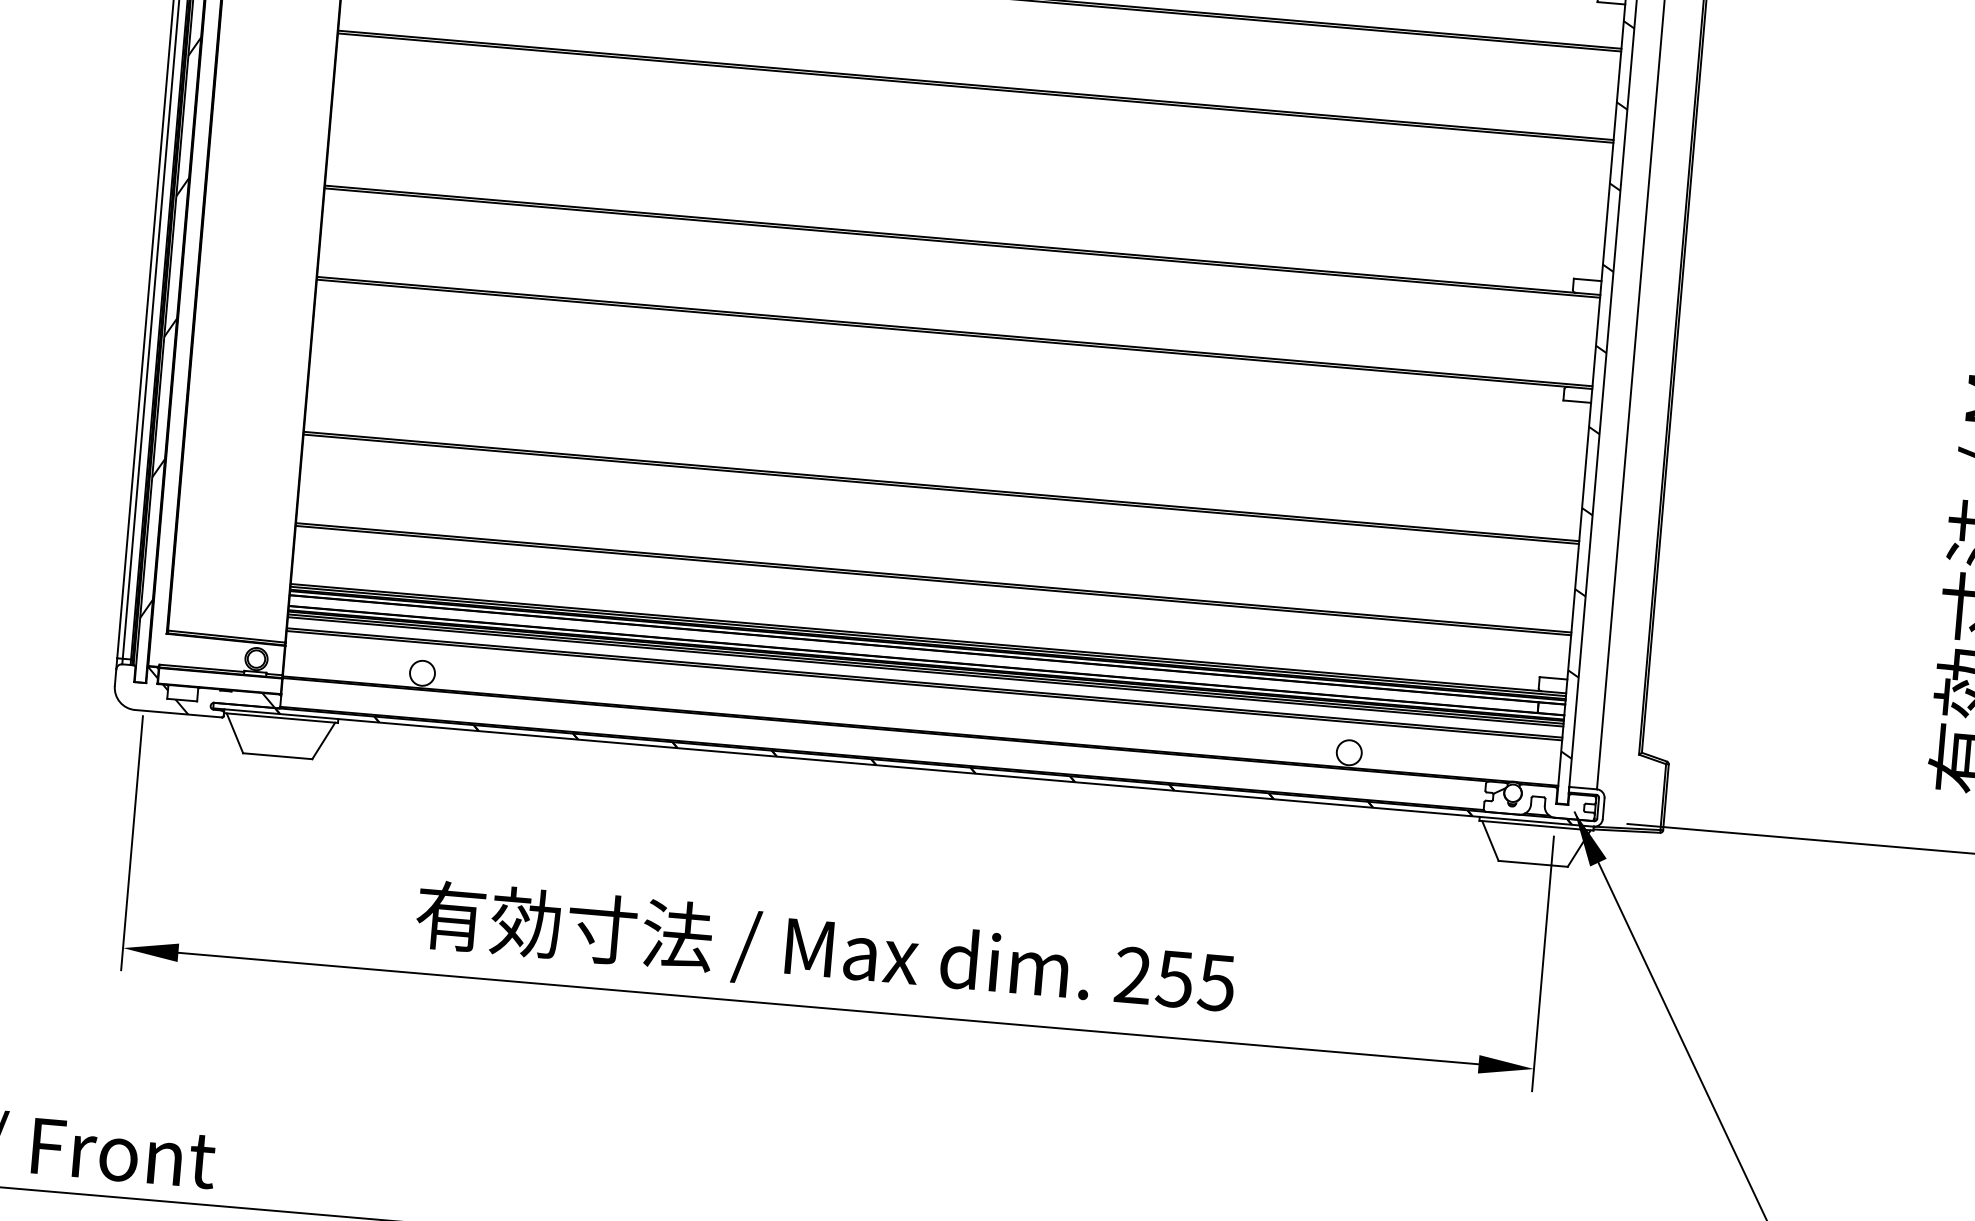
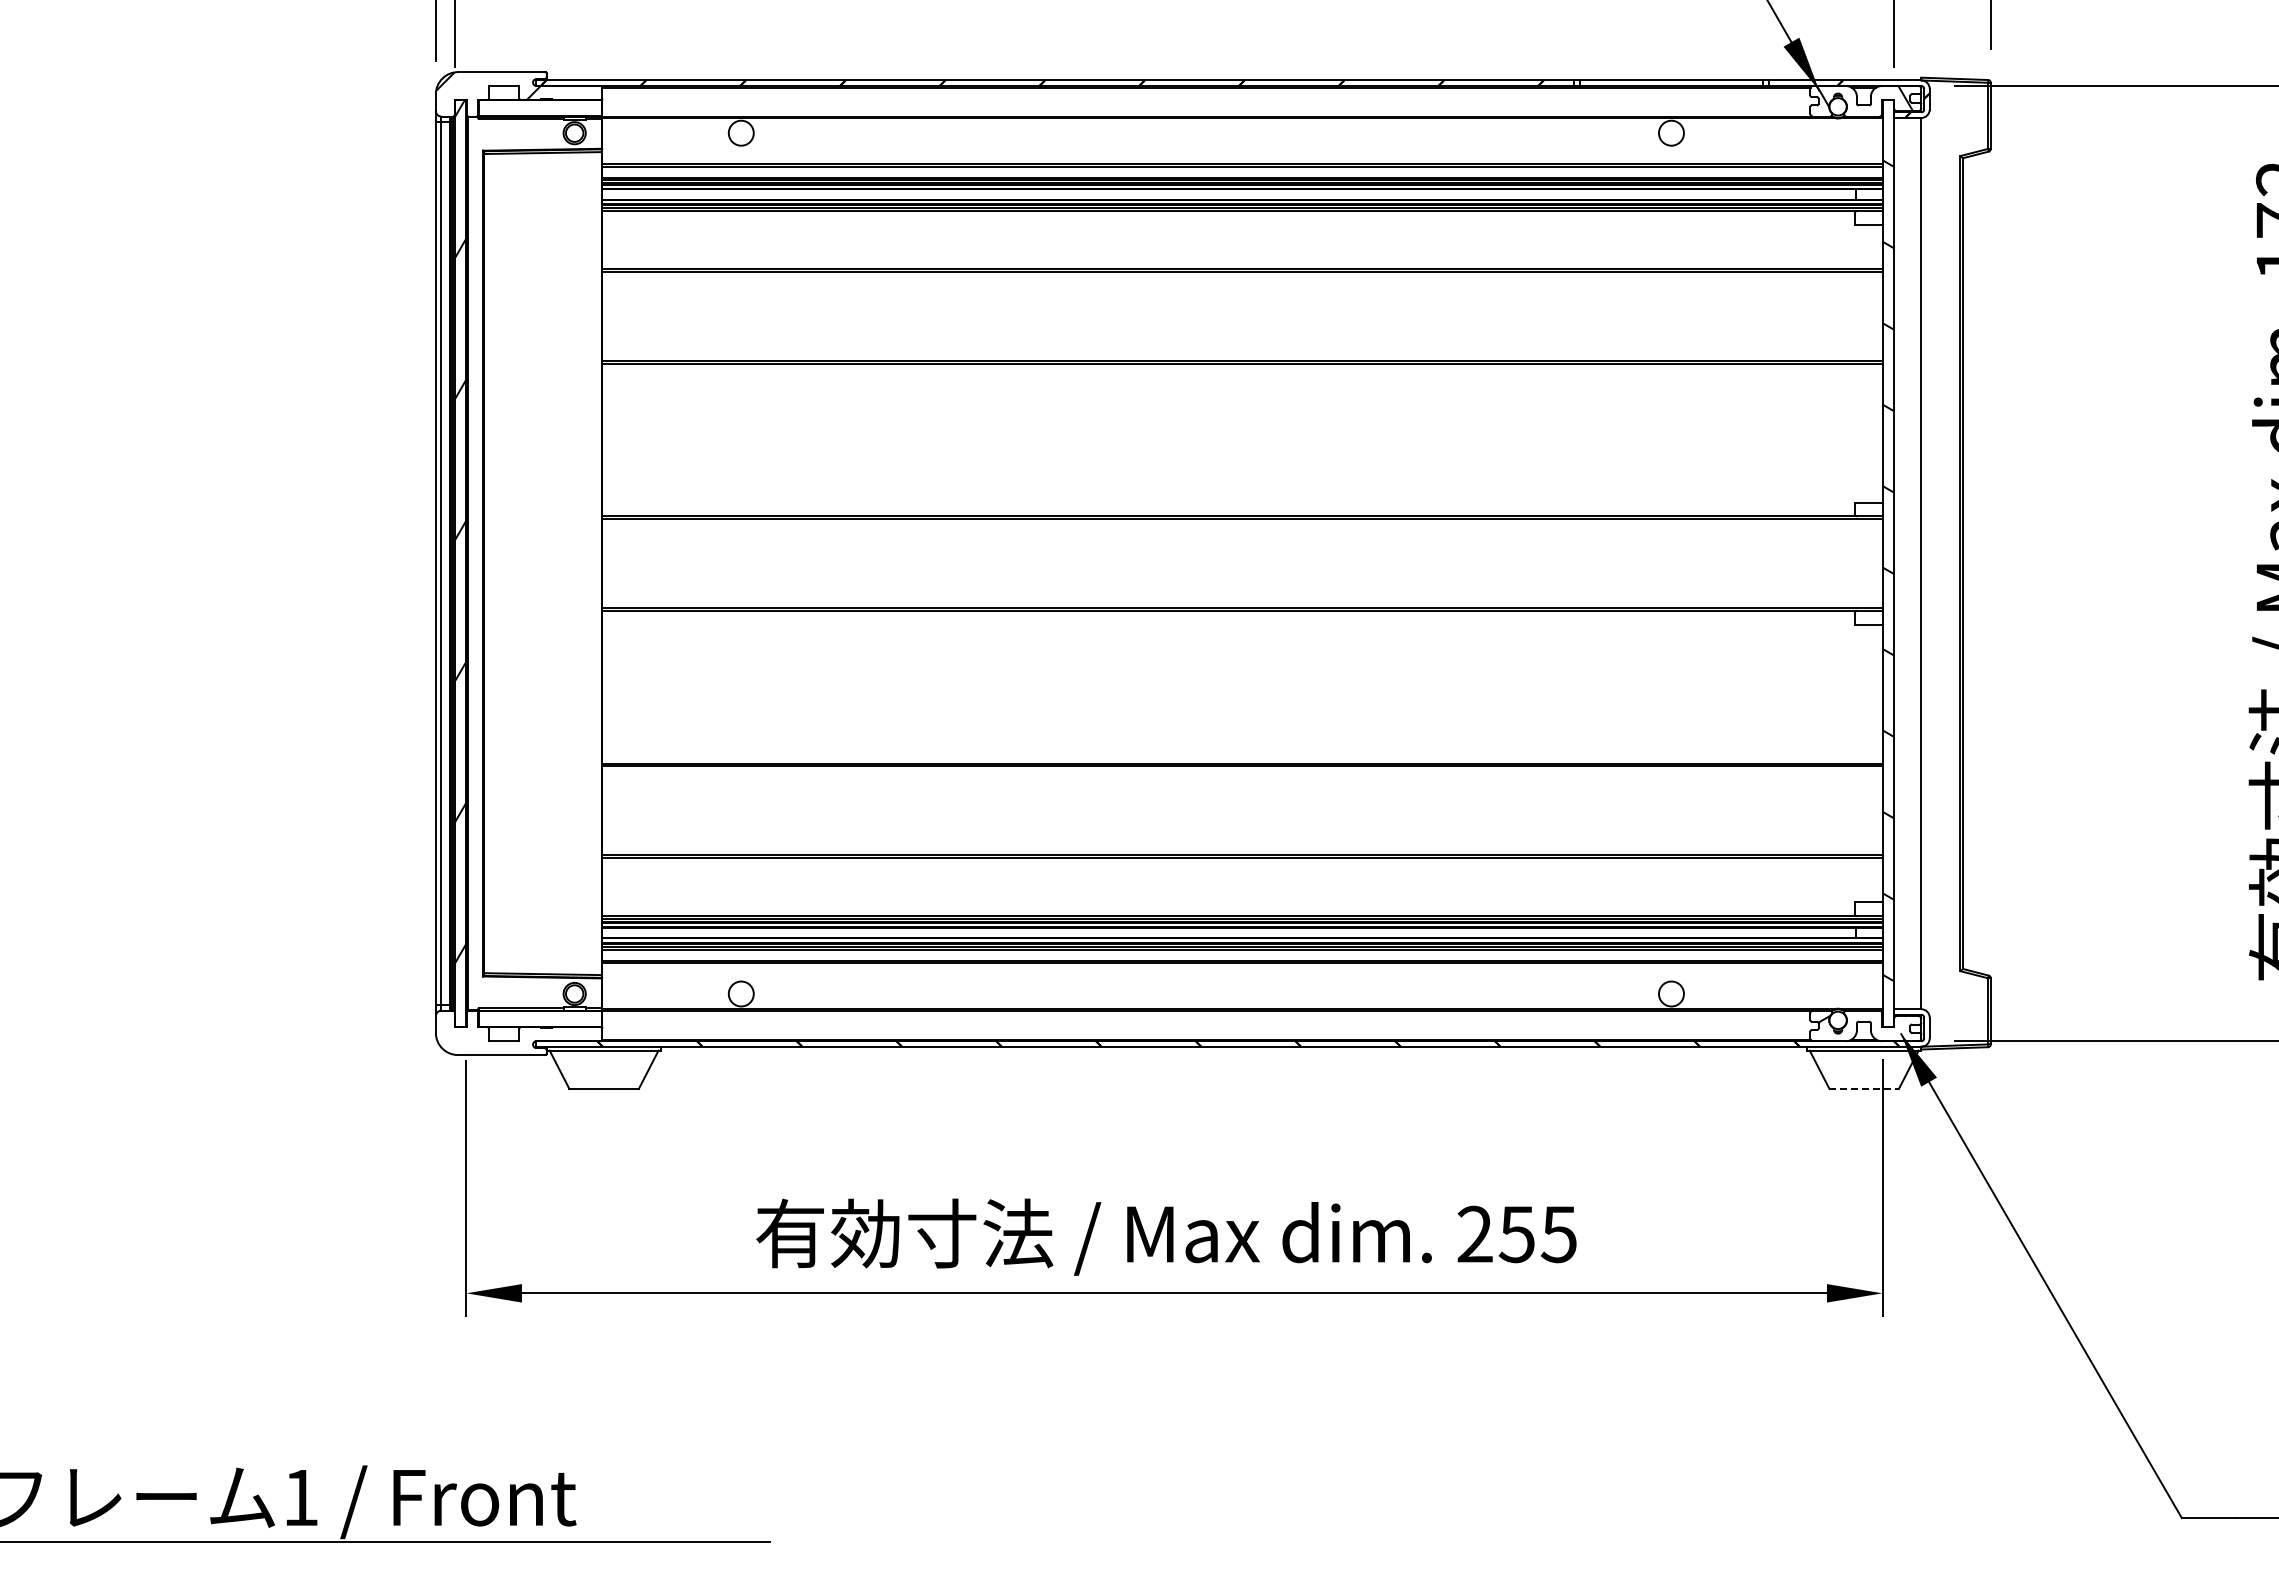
hatch: (211, 694) -> (532, 1033), removed
line: (1533, 863) -> (1864, 1088), solid -> dashed

